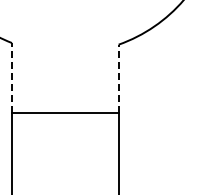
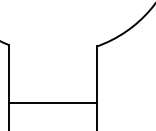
line: (11, 77) -> (8, 73), dashed -> solid
line: (118, 78) -> (96, 74), dashed -> solid

